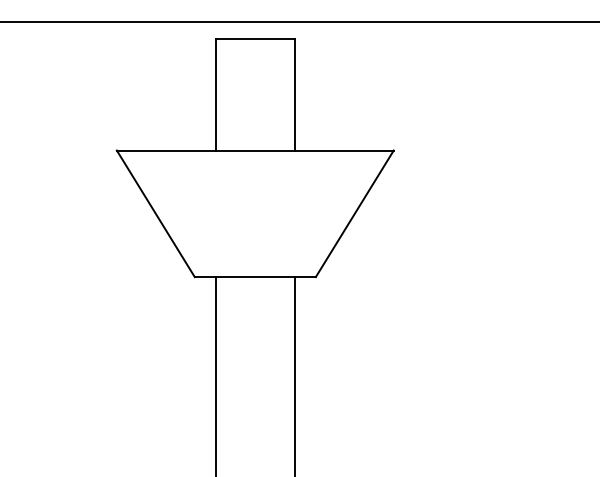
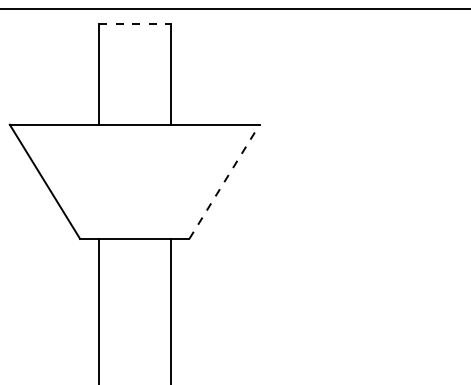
line: (255, 38) -> (134, 23), solid -> dashed
line: (355, 213) -> (225, 181), solid -> dashed

